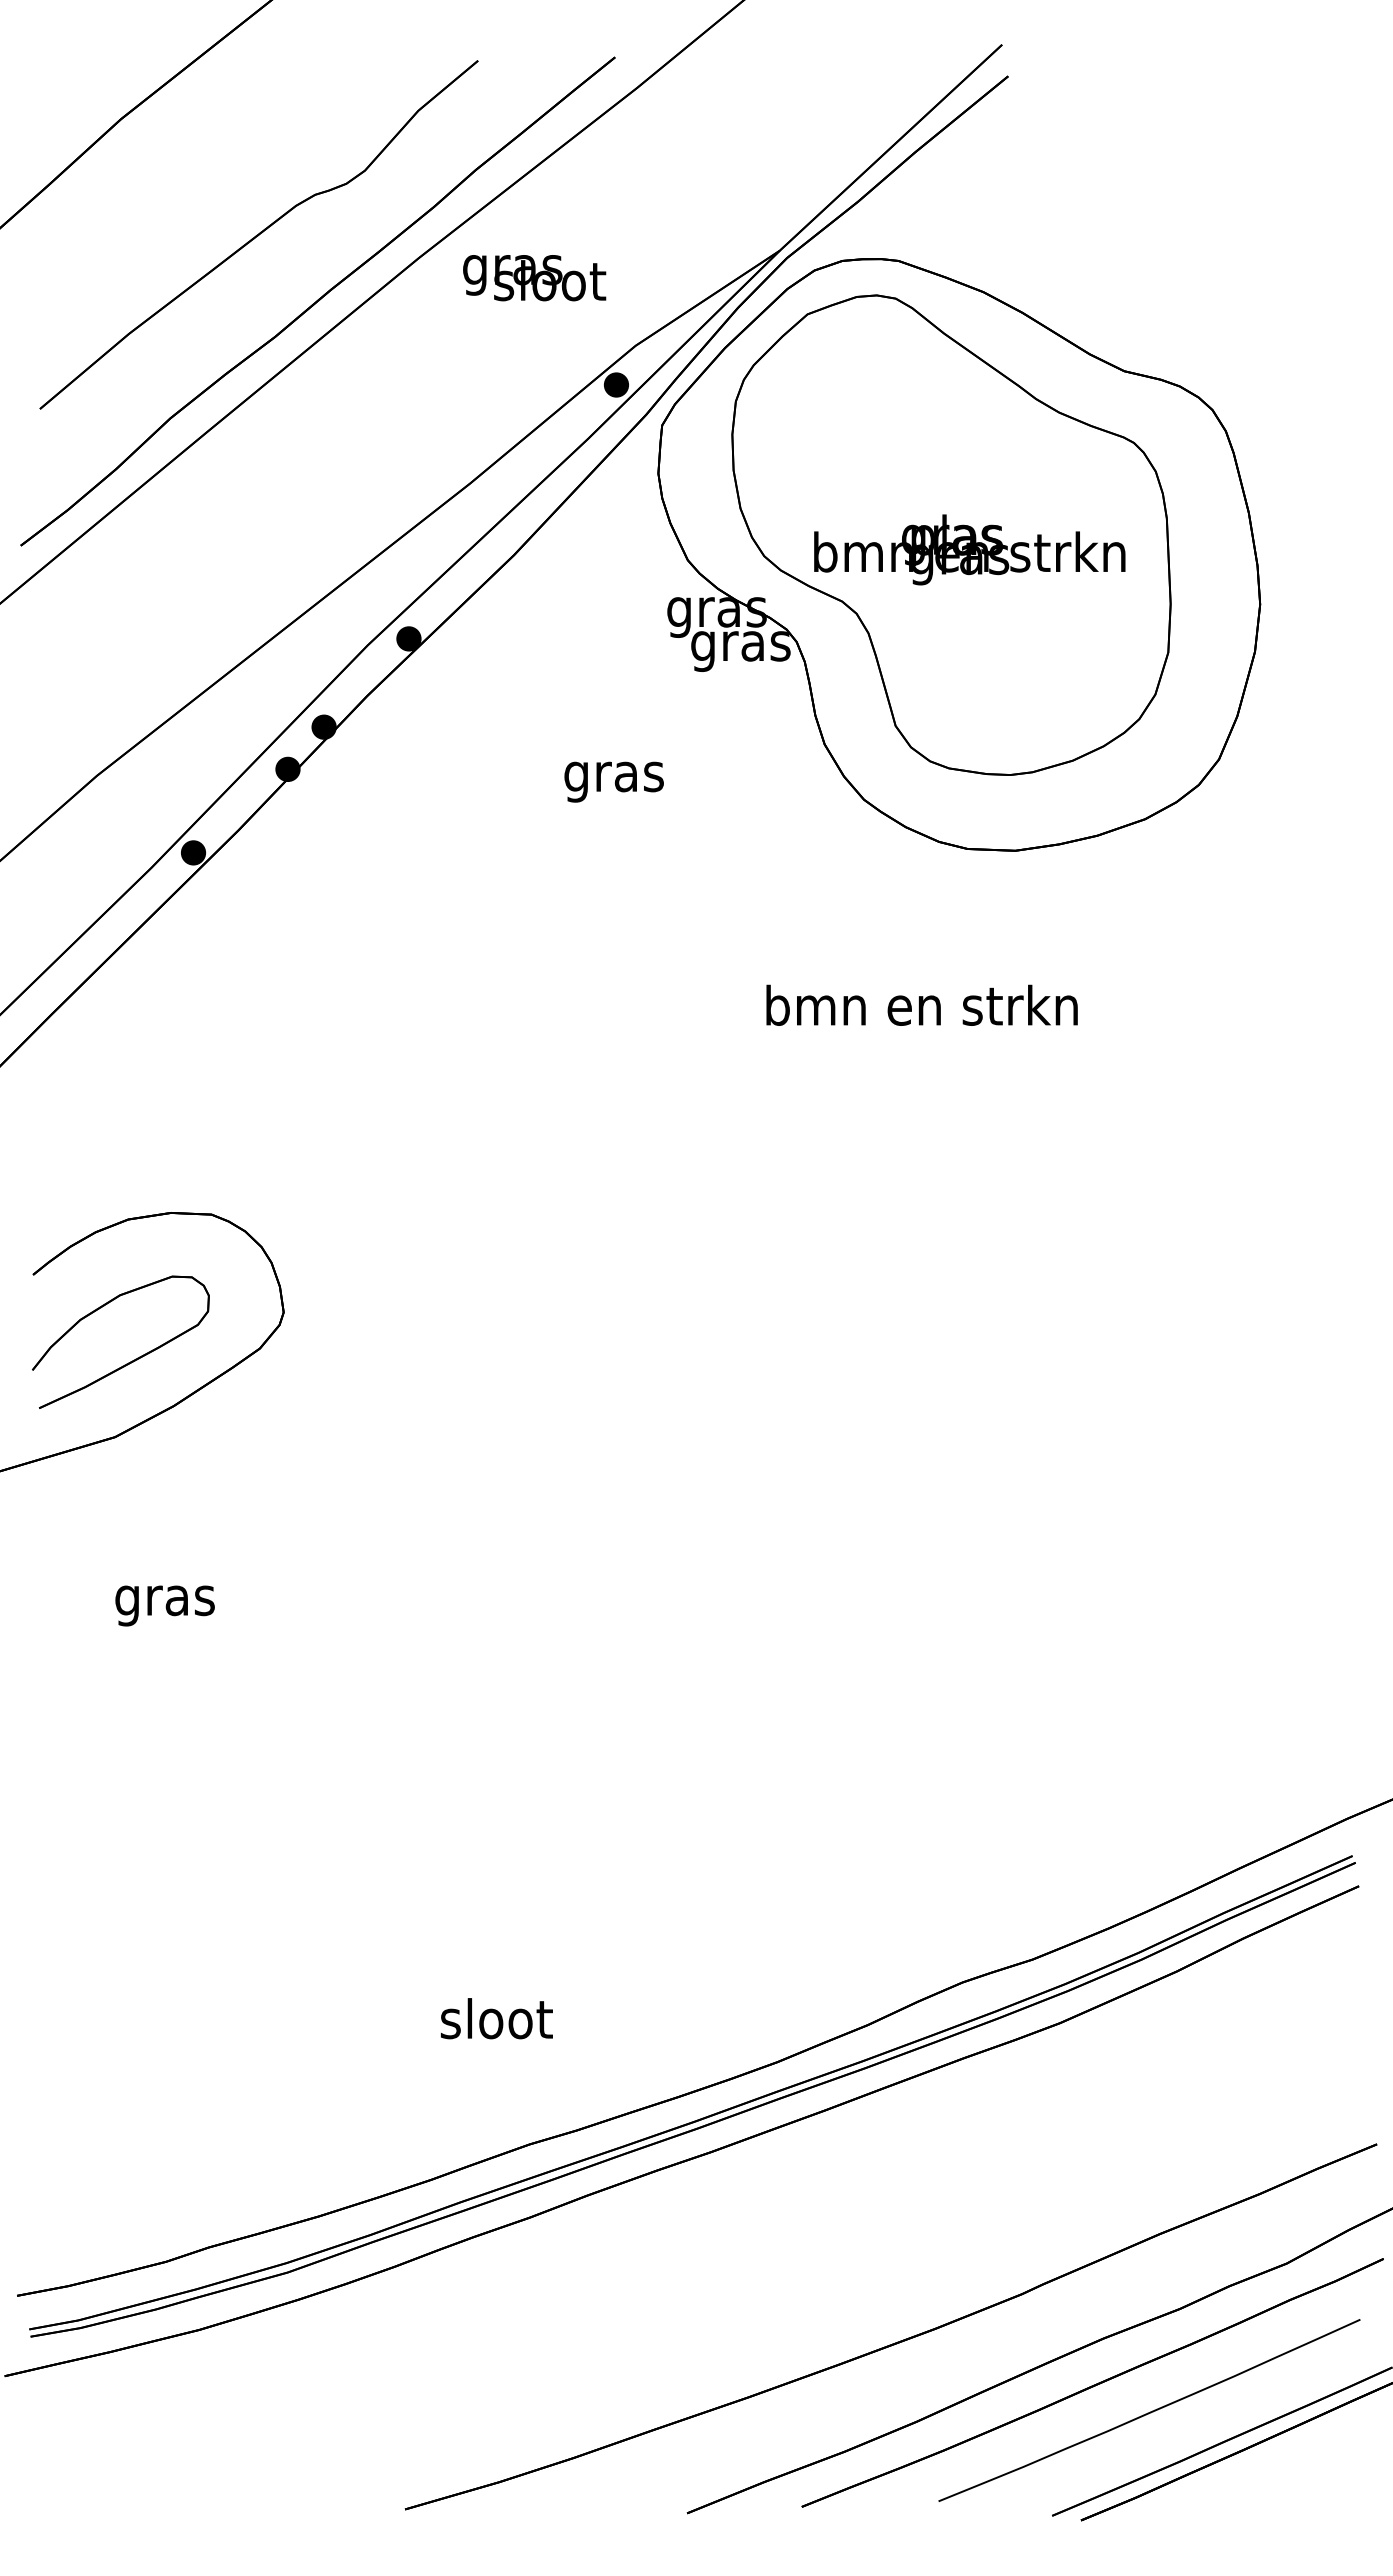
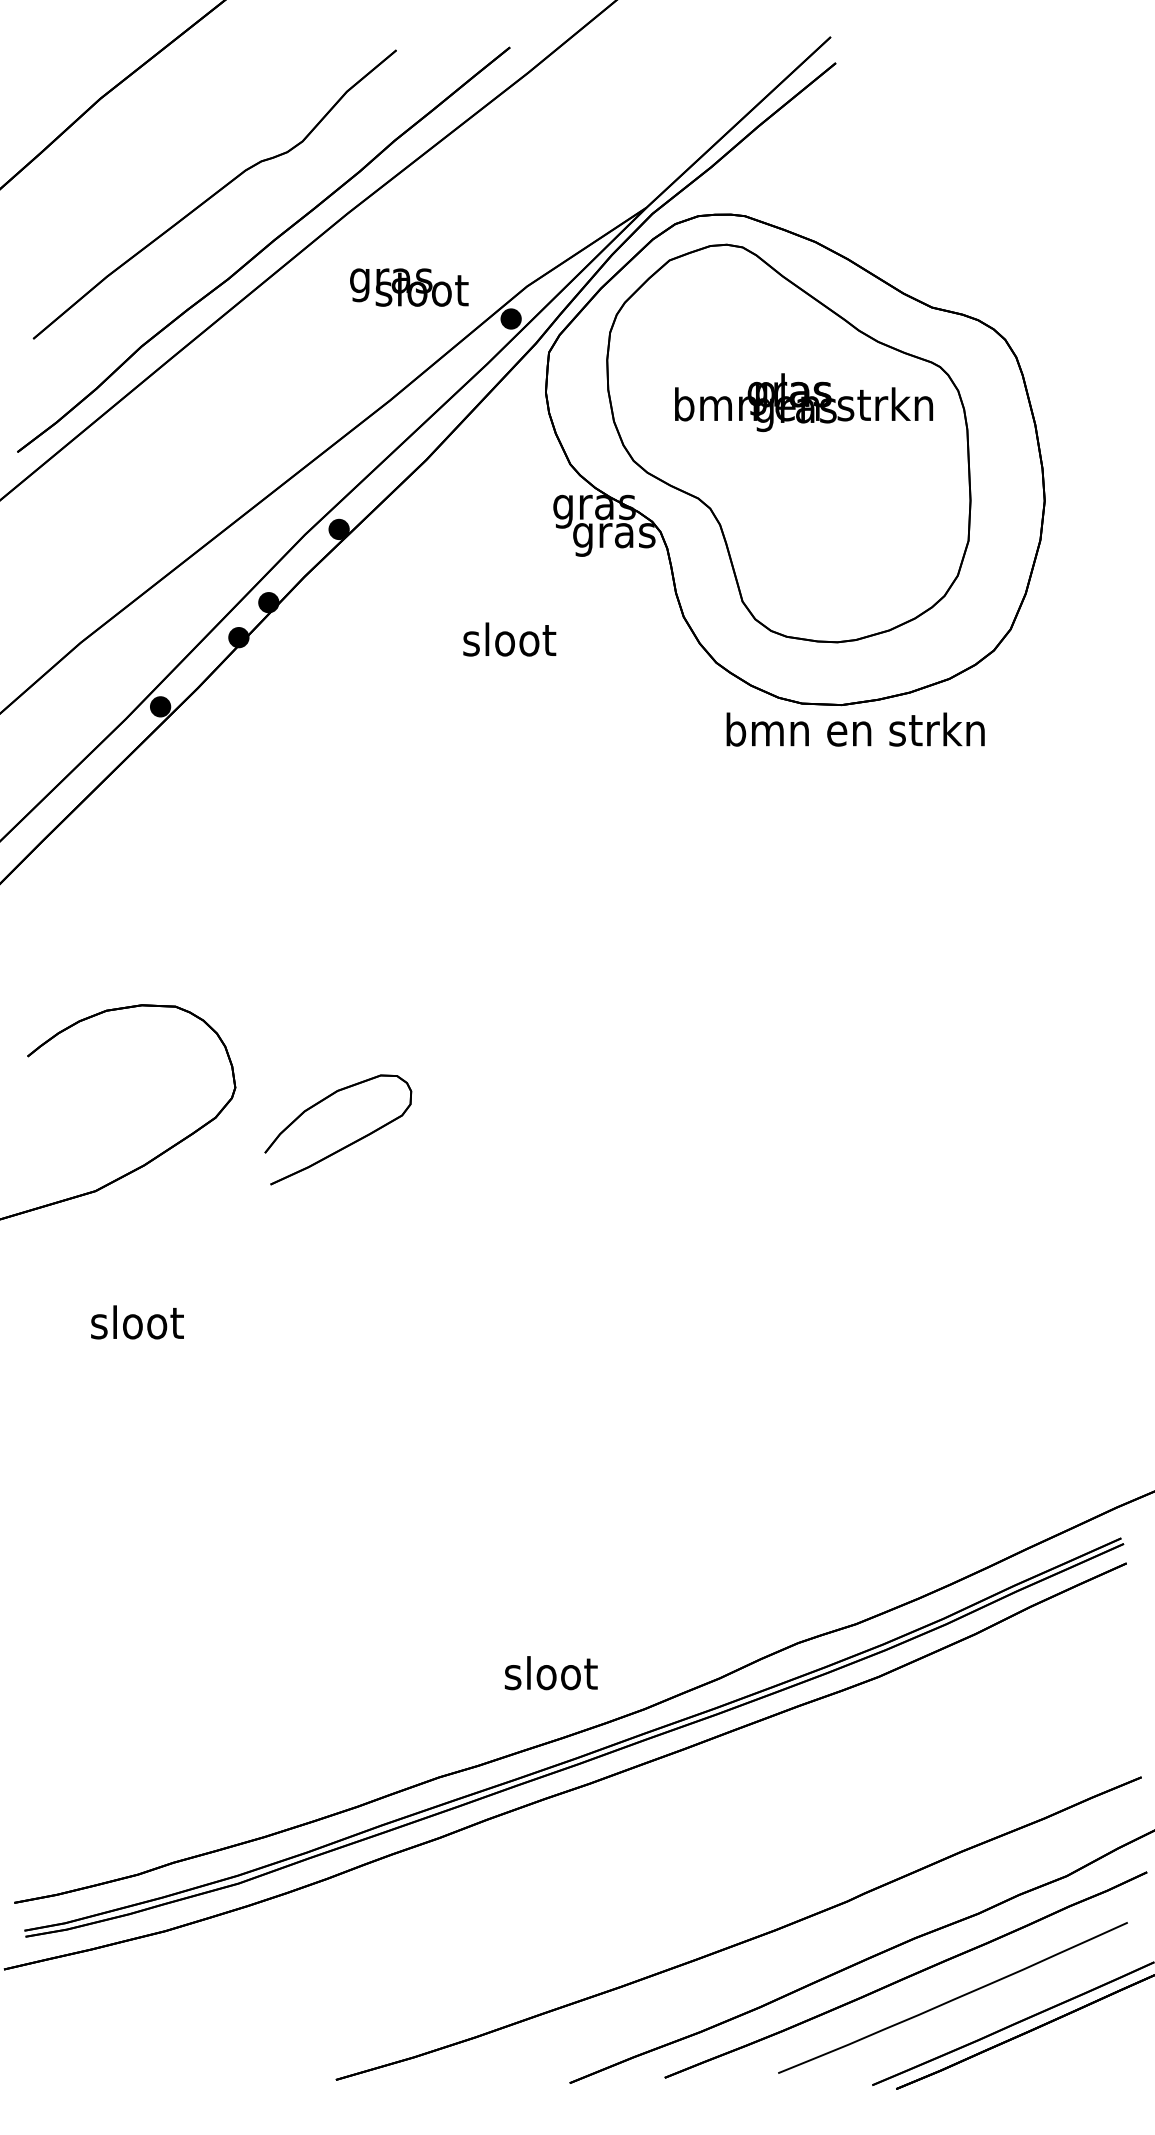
text: (534, 278) -> (409, 287), moved
text: (969, 549) -> (803, 402), moved
text: (614, 776) -> (509, 643), gras -> sloot
text: (921, 1004) -> (855, 728), moved
part: (130, 1361) -> (346, 1145), moved
text: (165, 1600) -> (137, 1326), gras -> sloot
text: (496, 2018) -> (550, 1673), moved

